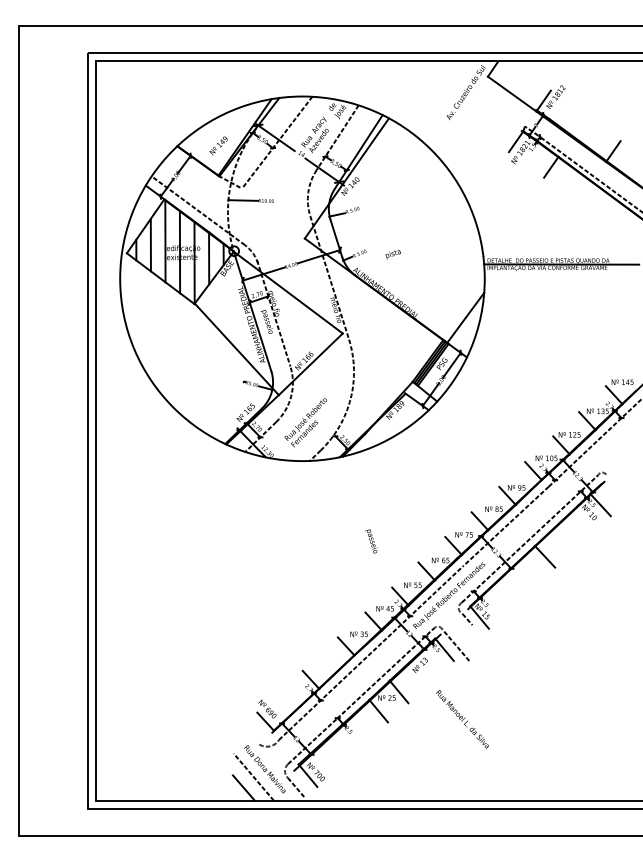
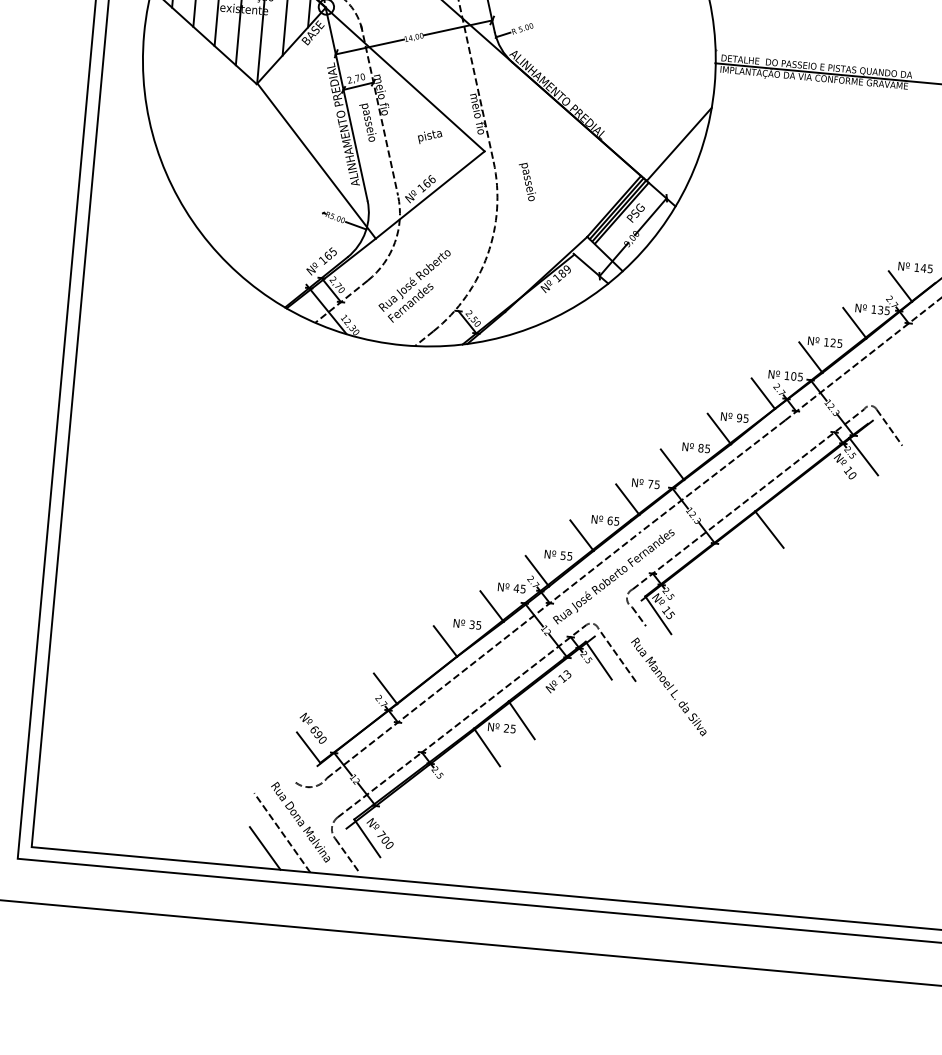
text: (392, 254) -> (428, 136), moved
line: (615, 485) -> (889, 428), added
text: (371, 541) -> (527, 182), moved
text: (462, 719) -> (668, 687), moved

